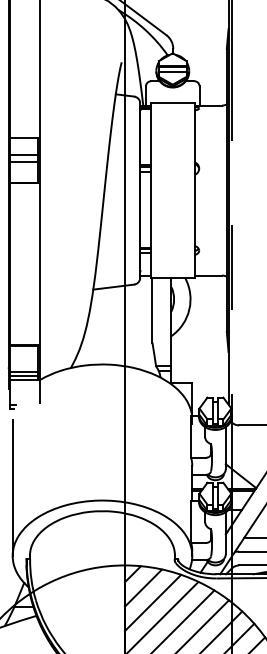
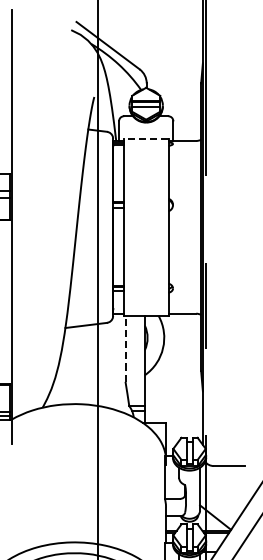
line: (172, 103) -> (145, 138), solid -> dashed
line: (152, 309) -> (125, 348), solid -> dashed

